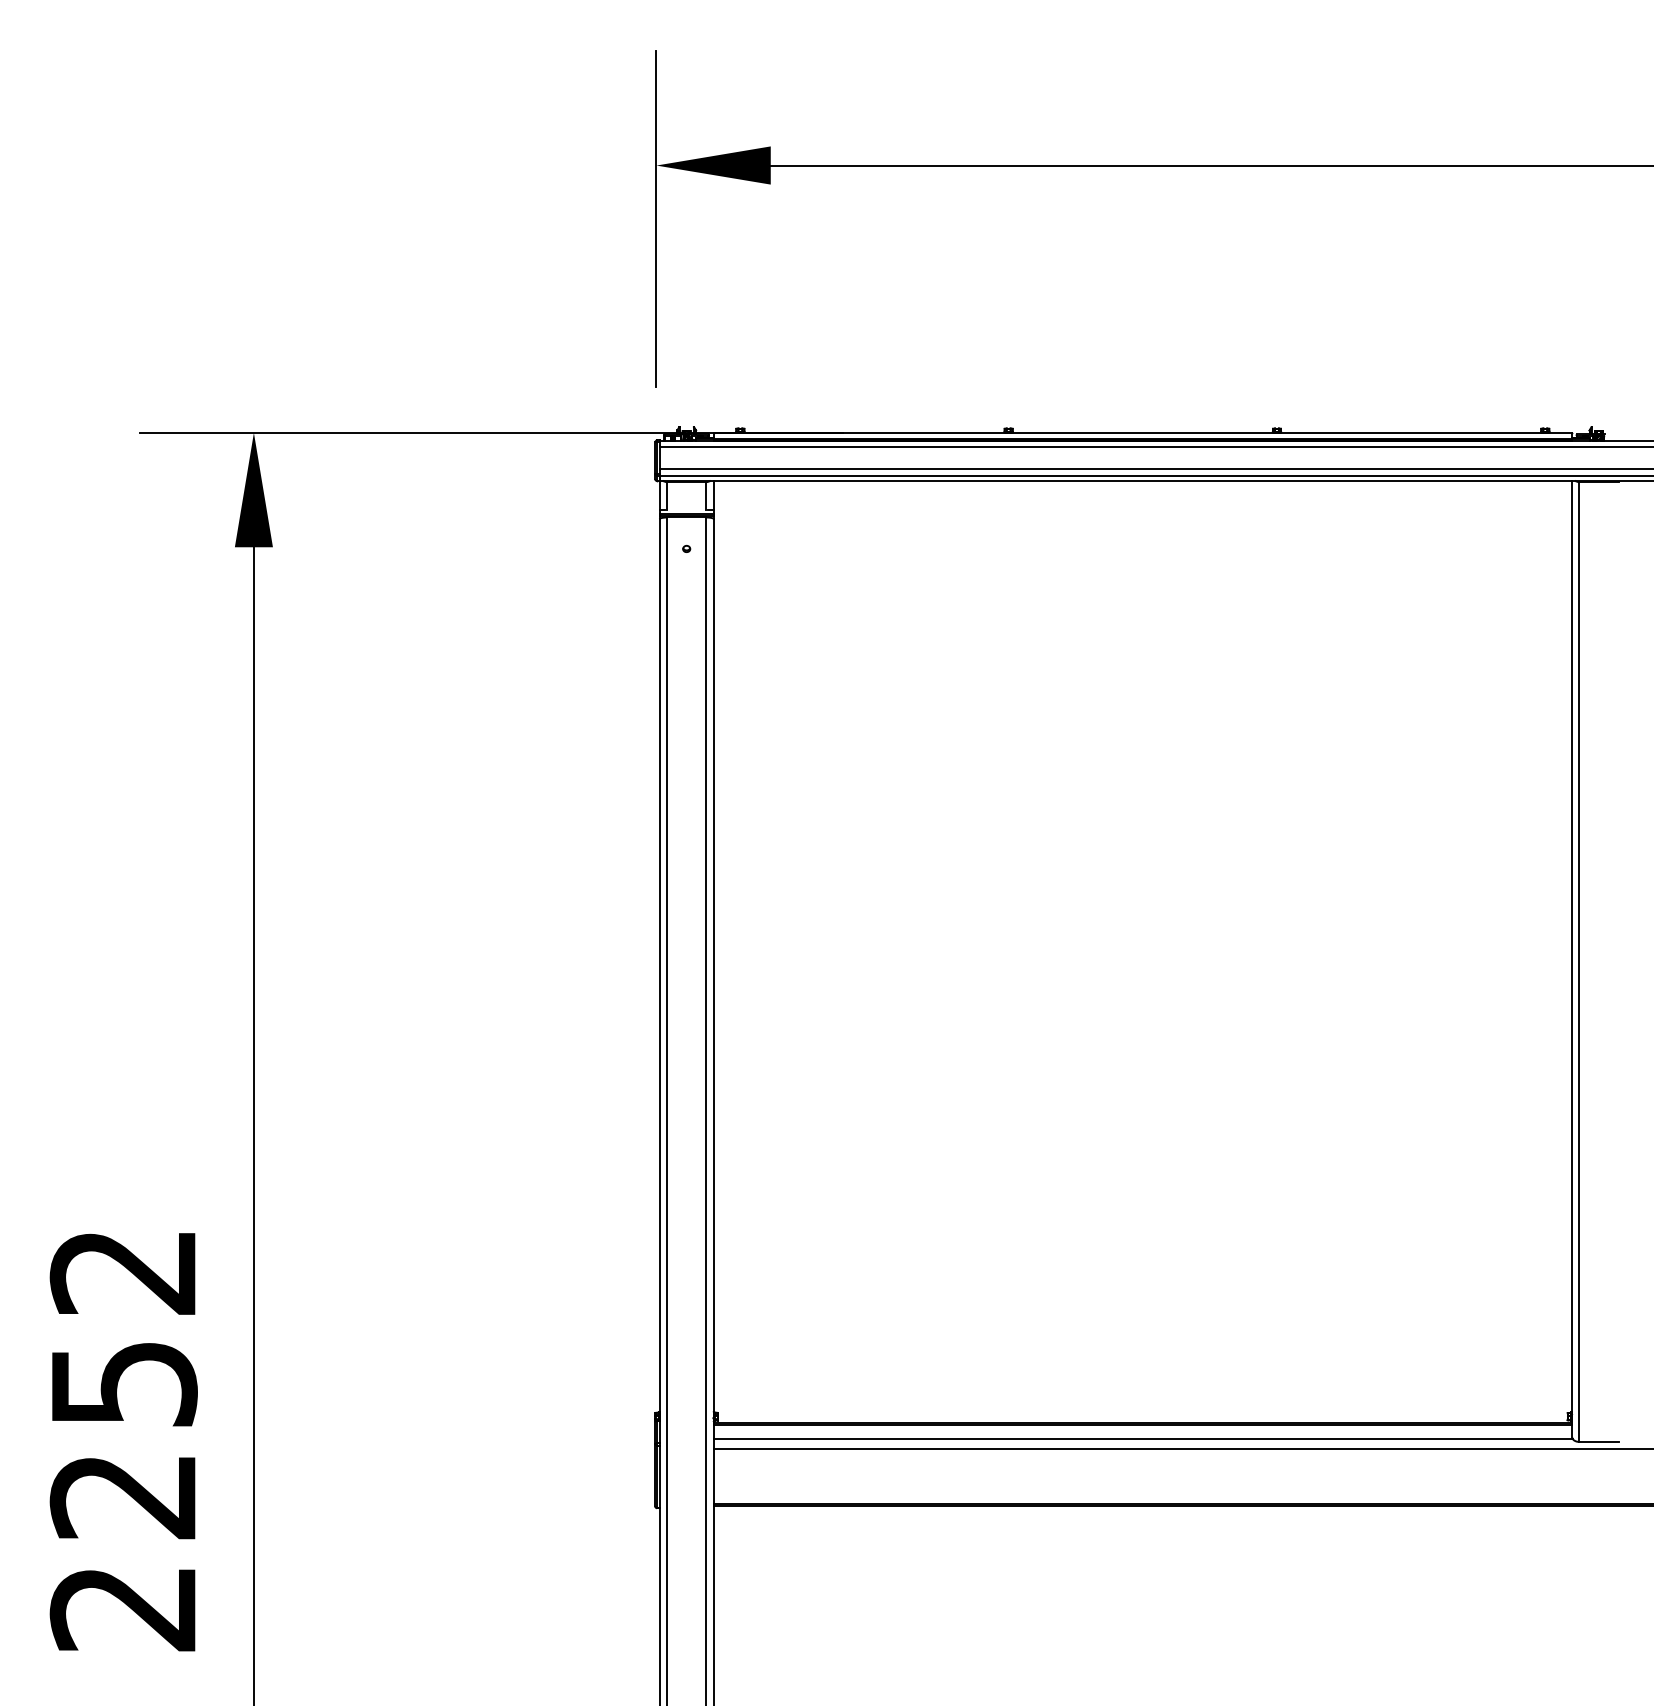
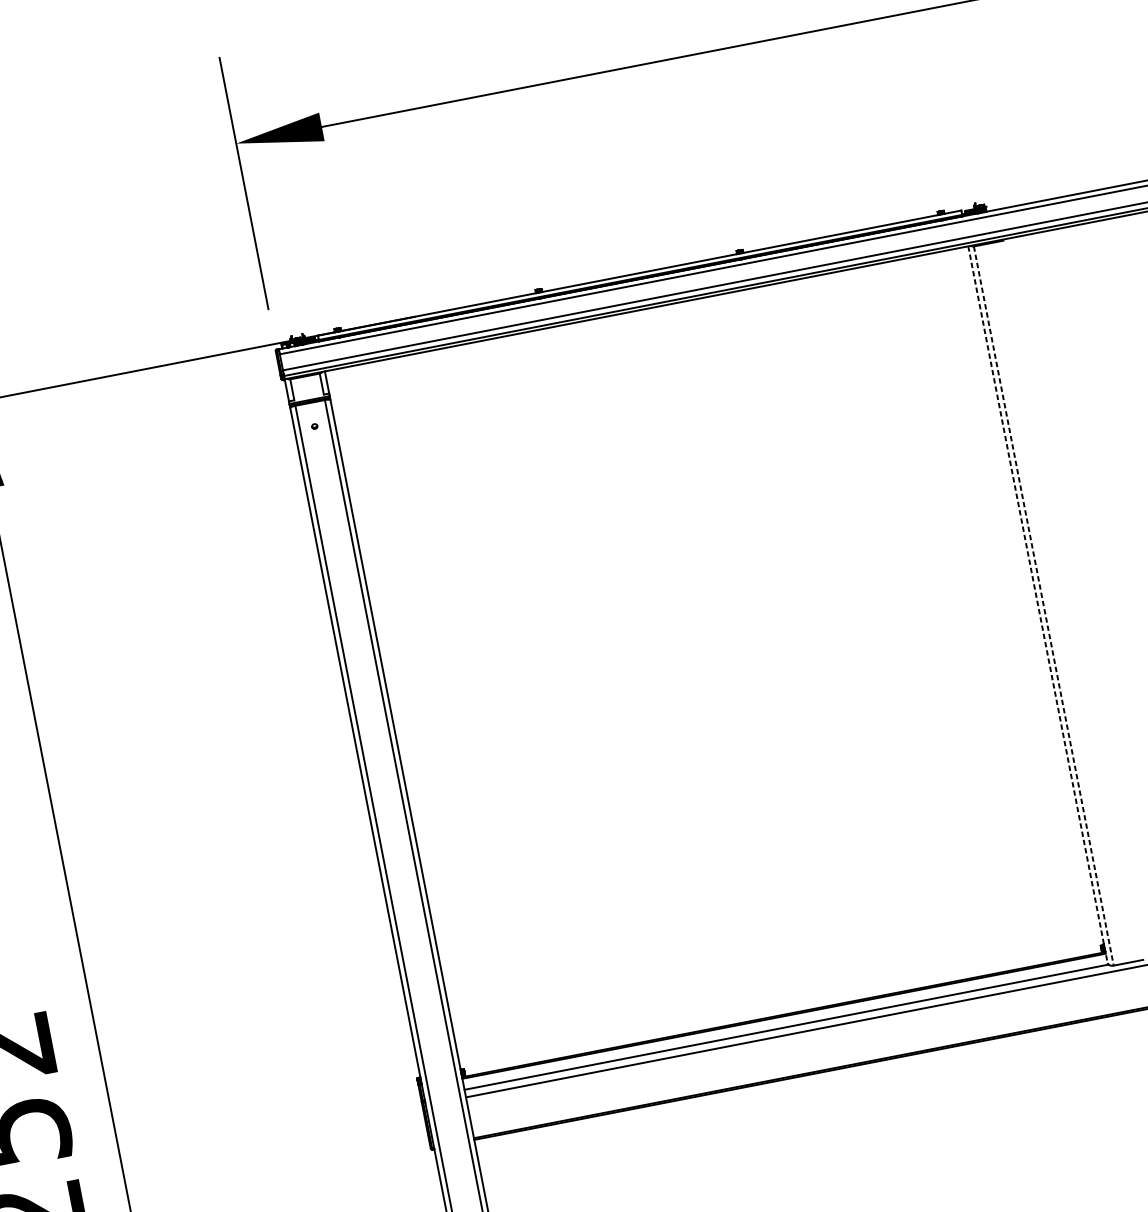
line: (1572, 959) -> (1038, 605), solid -> dashed
line: (1579, 962) -> (1044, 606), solid -> dashed

